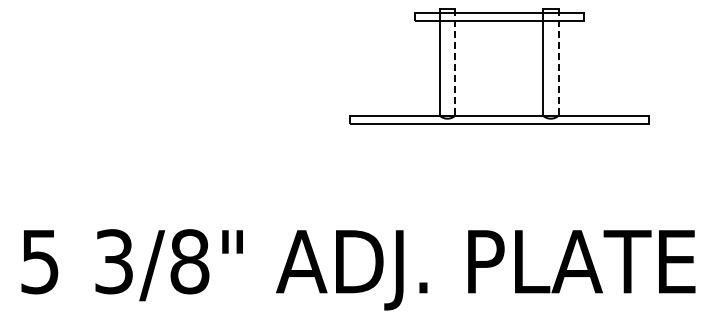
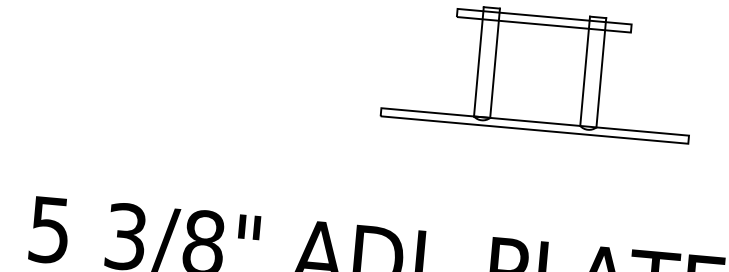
line: (455, 63) -> (495, 64), dashed -> solid
line: (558, 63) -> (600, 73), dashed -> solid

